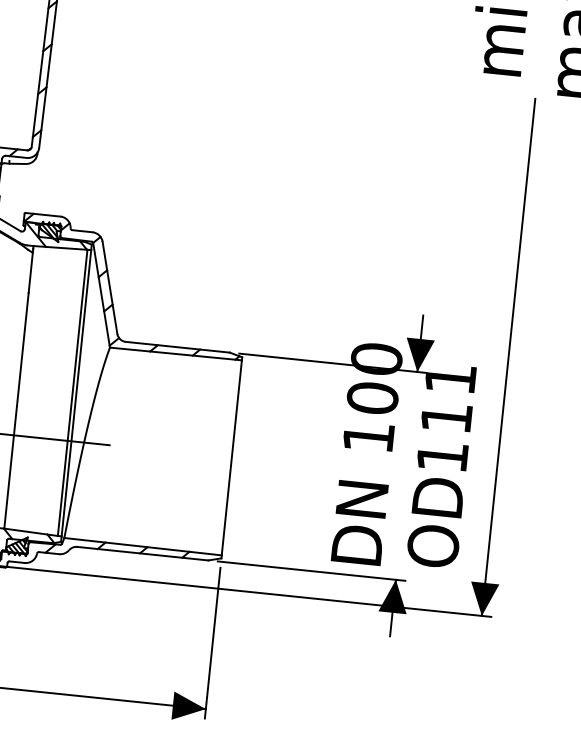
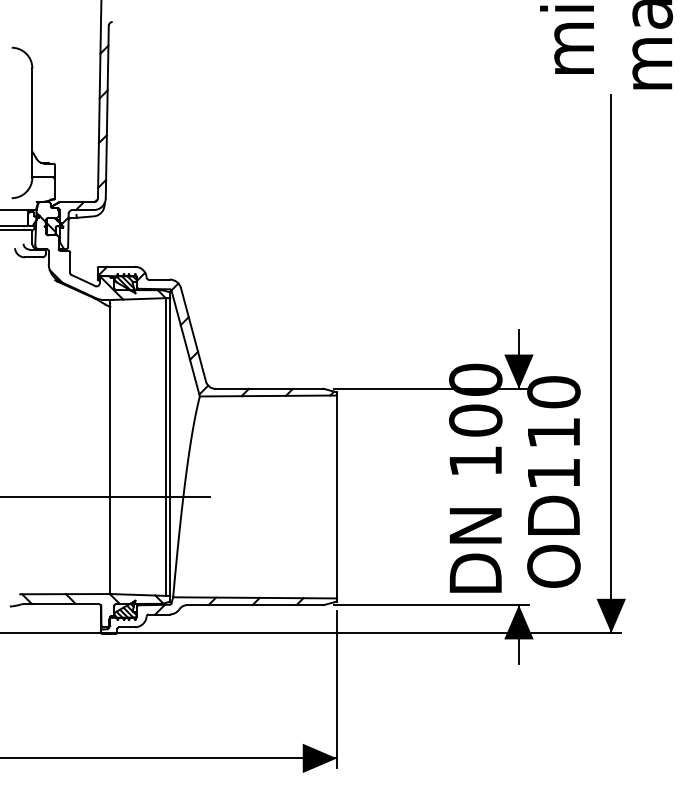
text: (450, 378) -> (553, 392), 111 -> 110

